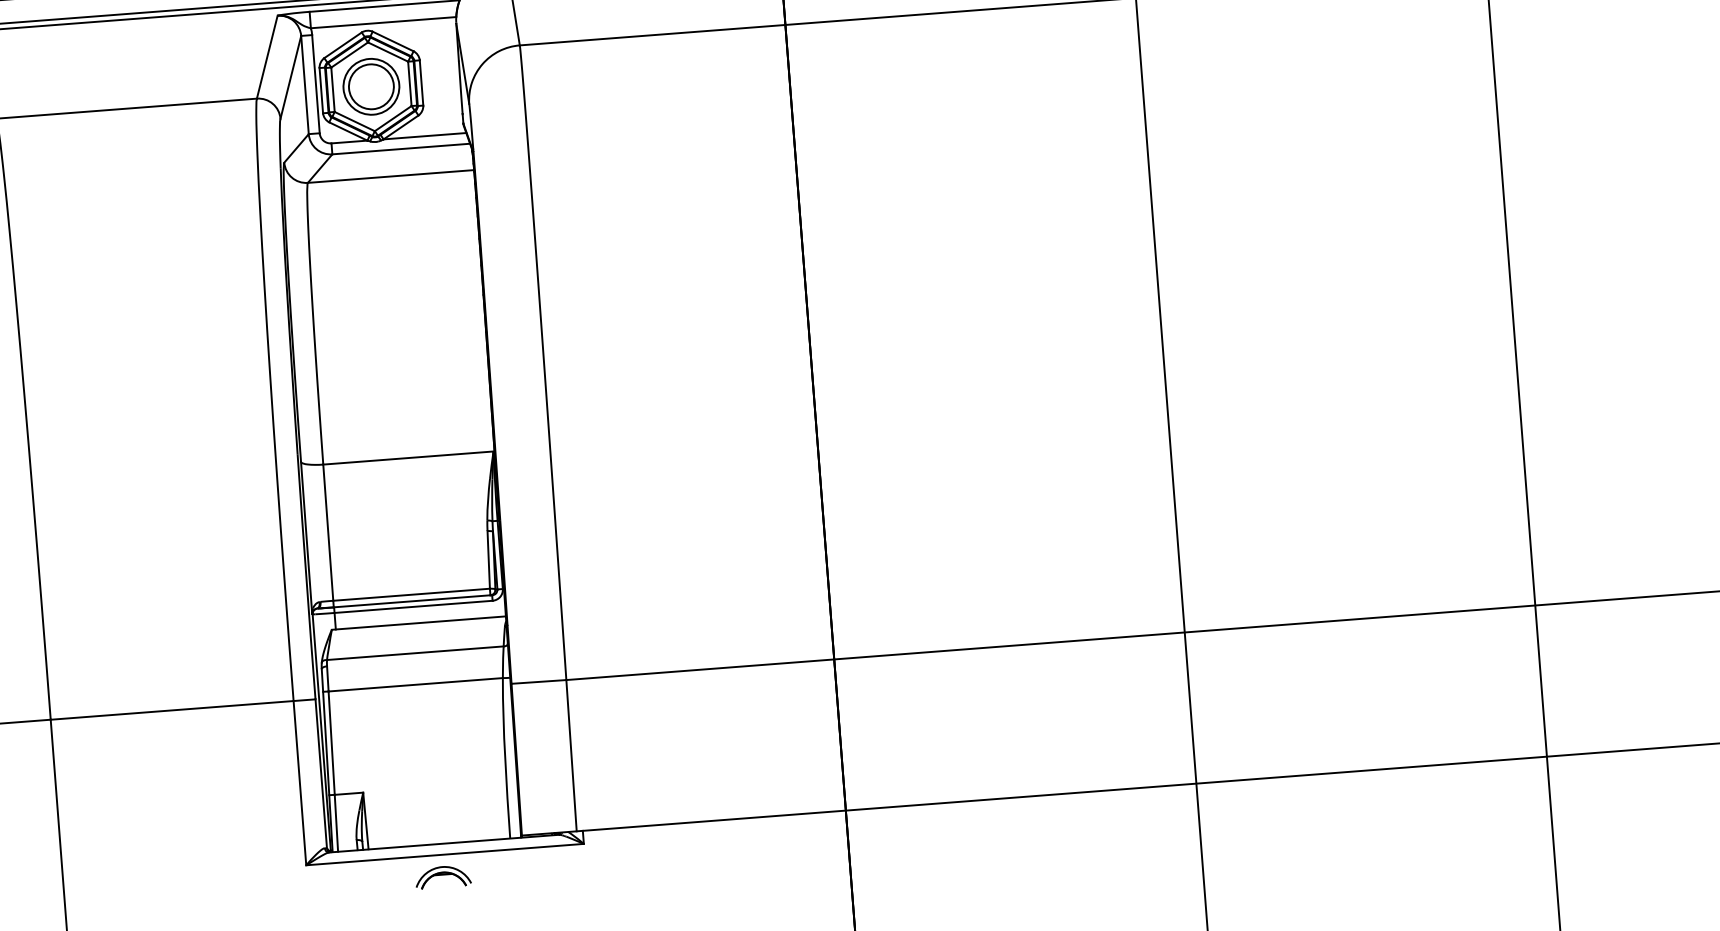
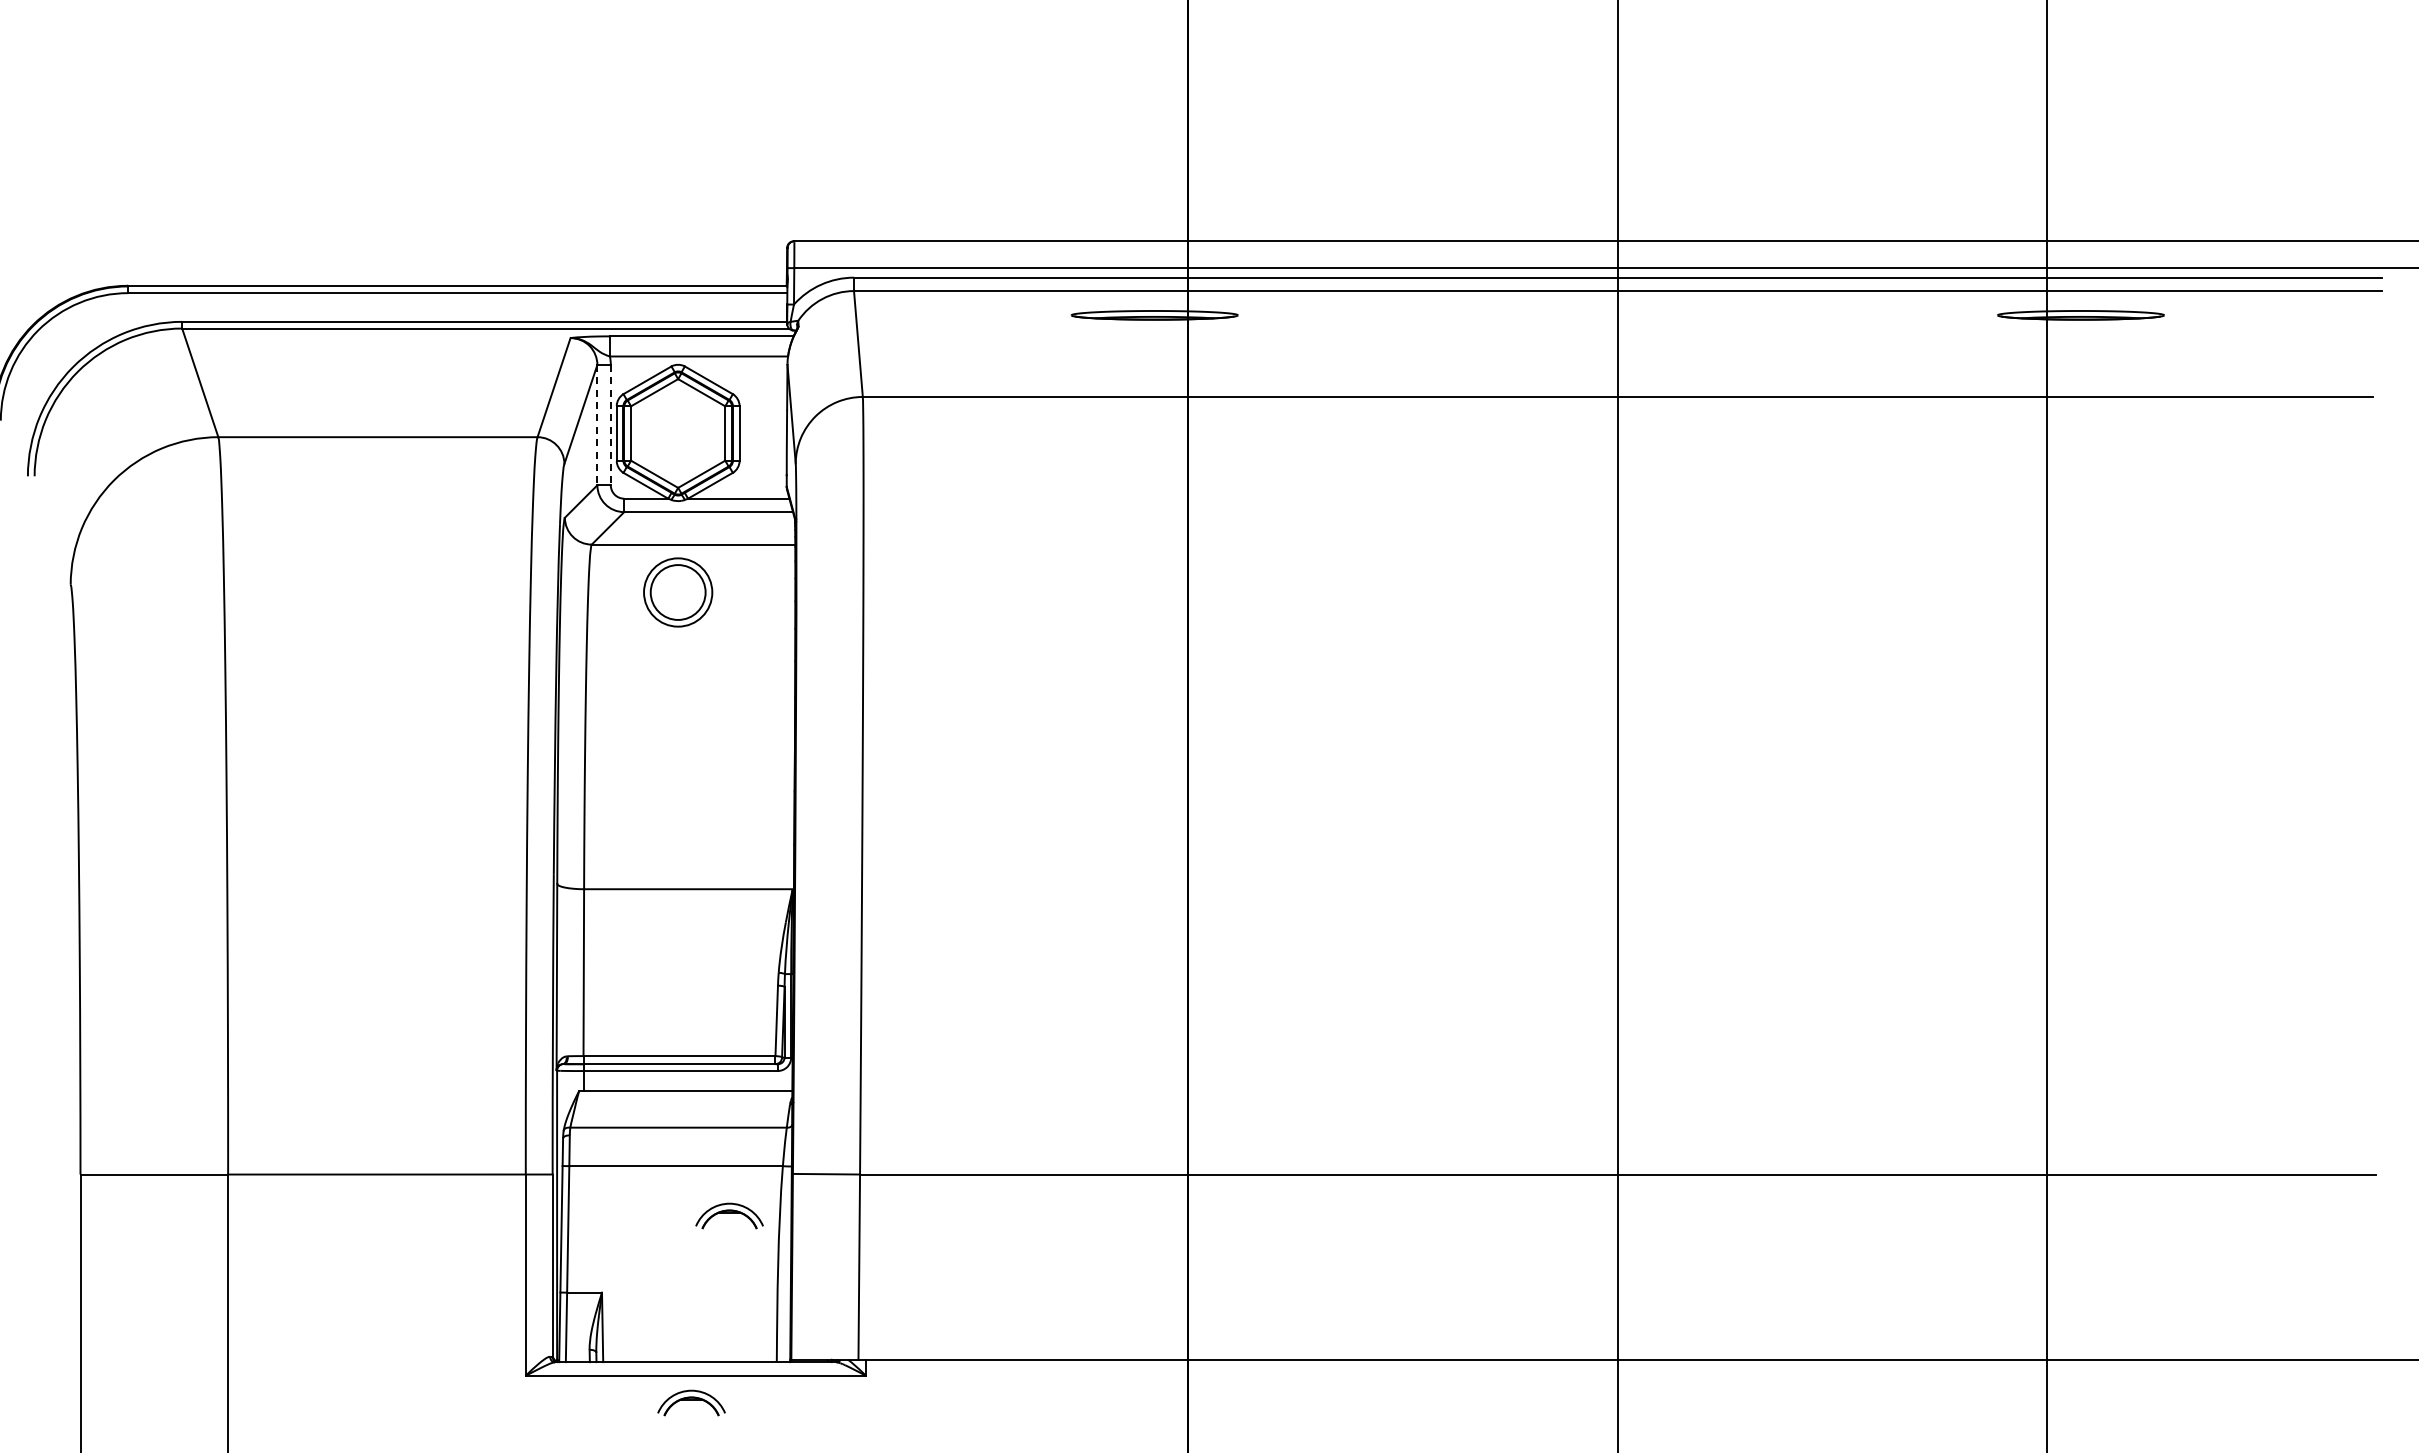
line: (315, 84) -> (610, 425), solid -> dashed
line: (305, 85) -> (597, 425), solid -> dashed
part: (371, 86) -> (678, 592), moved
part: (462, 721) -> (729, 1215), added

